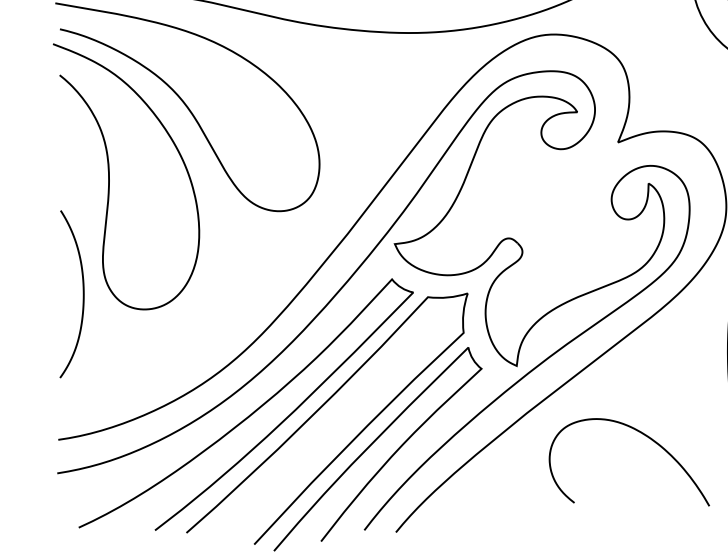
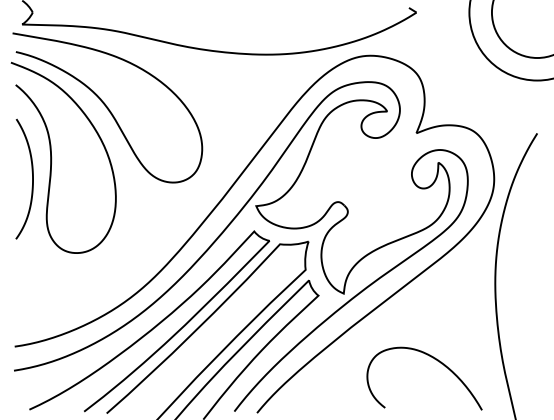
curve: (83, 293) -> (32, 178), moved
curve: (647, 438) -> (437, 361), moved

